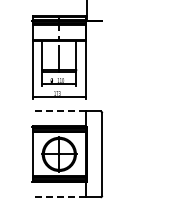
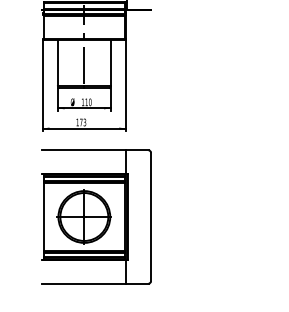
line: (58, 111) -> (83, 150), dashed -> solid
line: (58, 197) -> (83, 283), dashed -> solid

